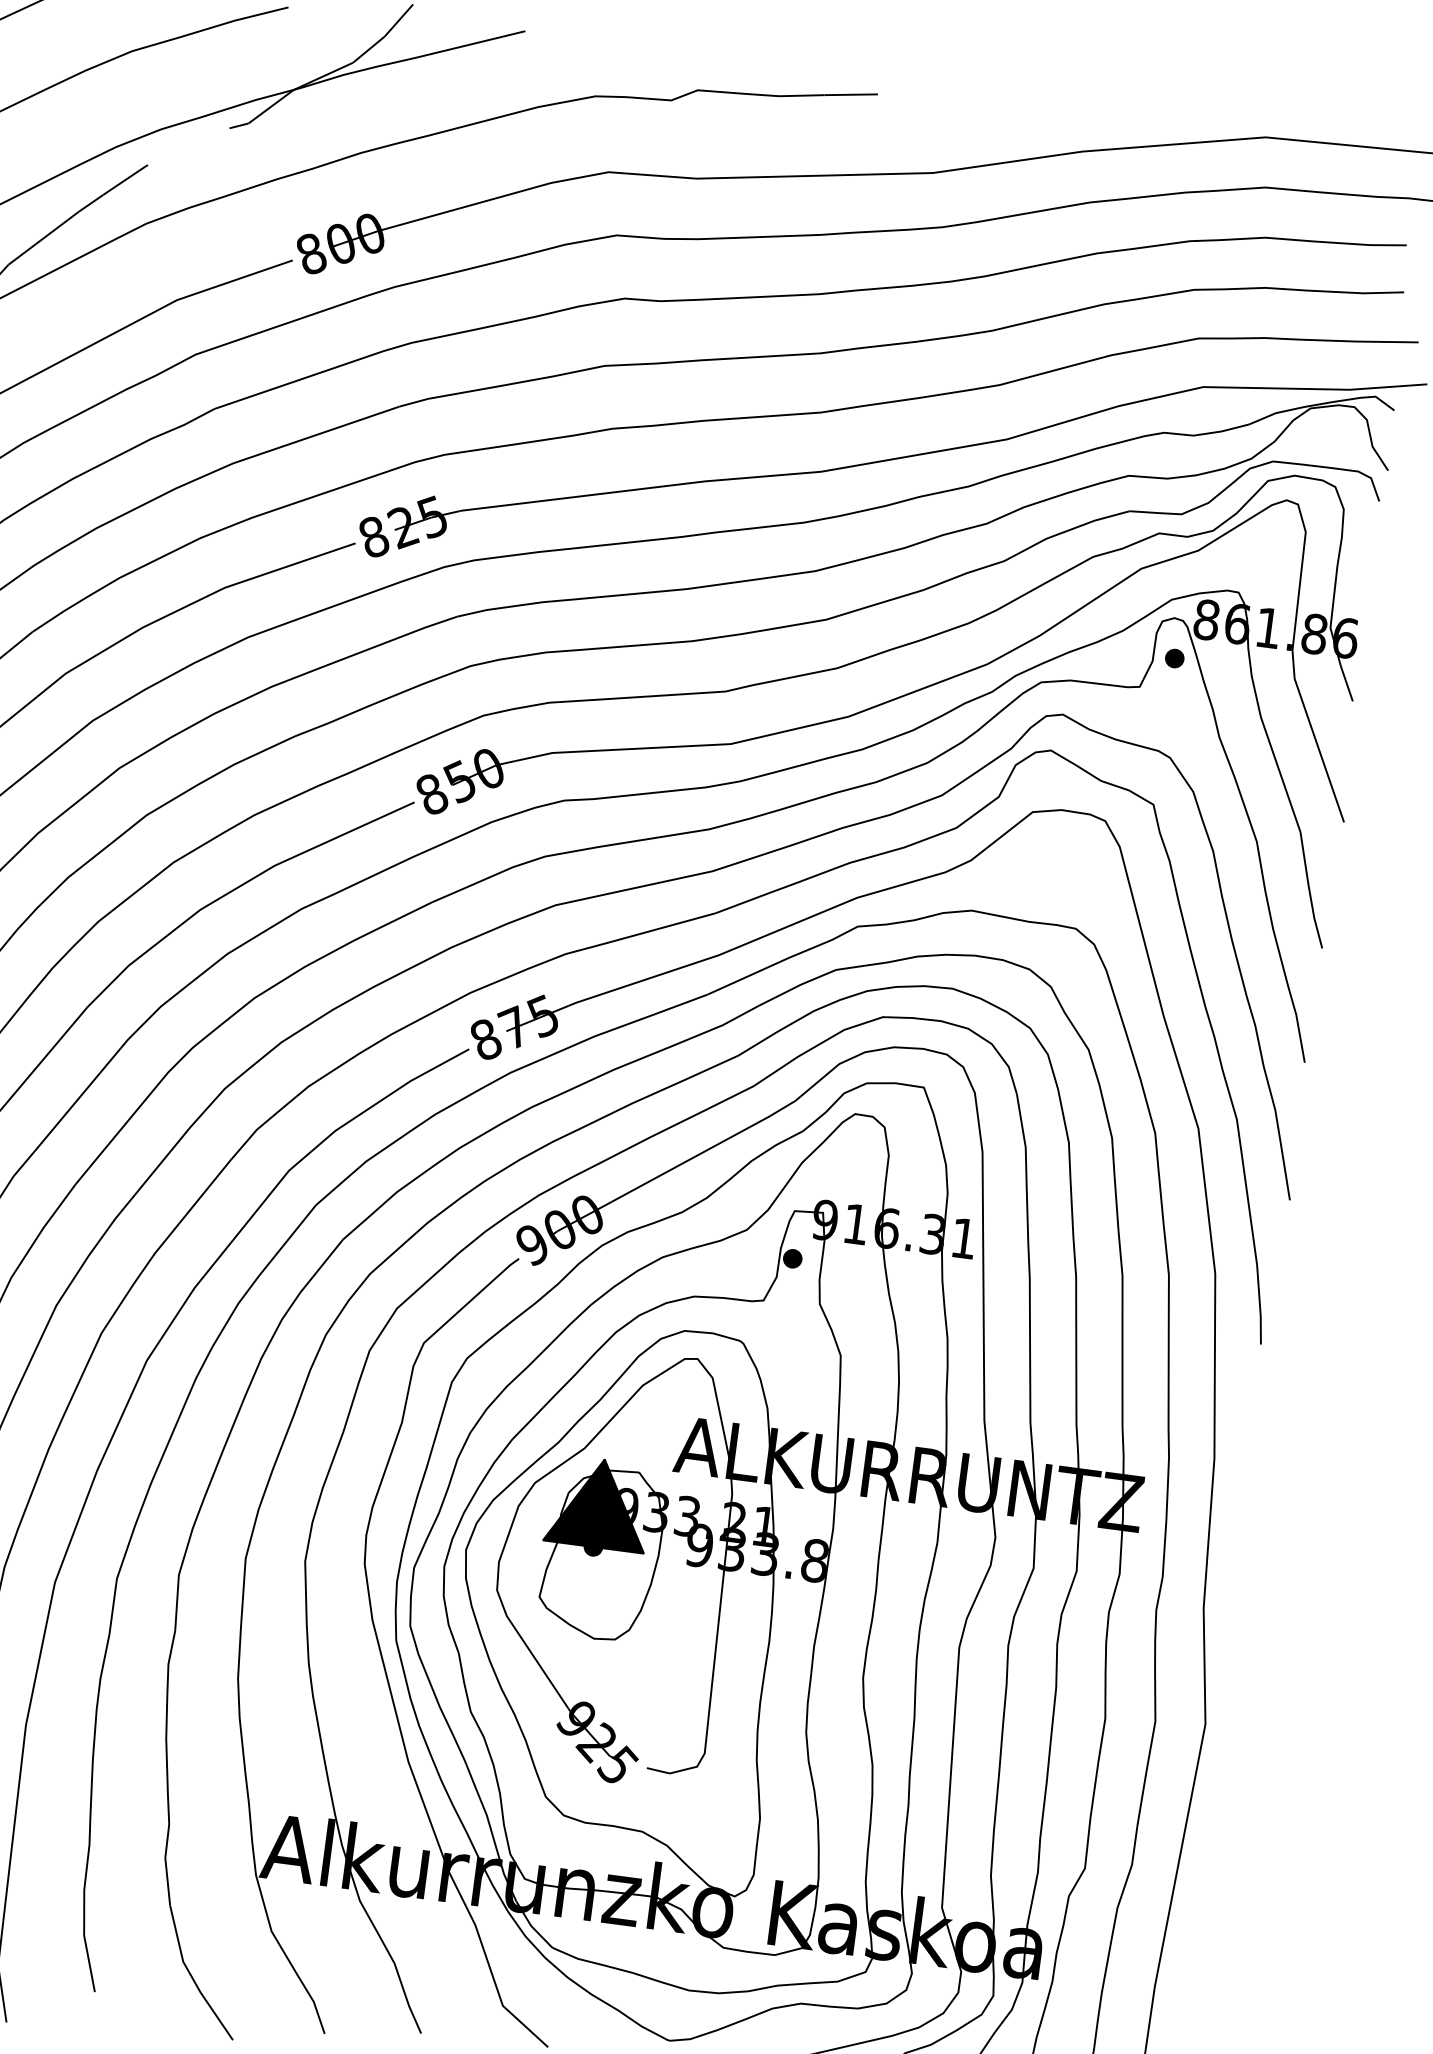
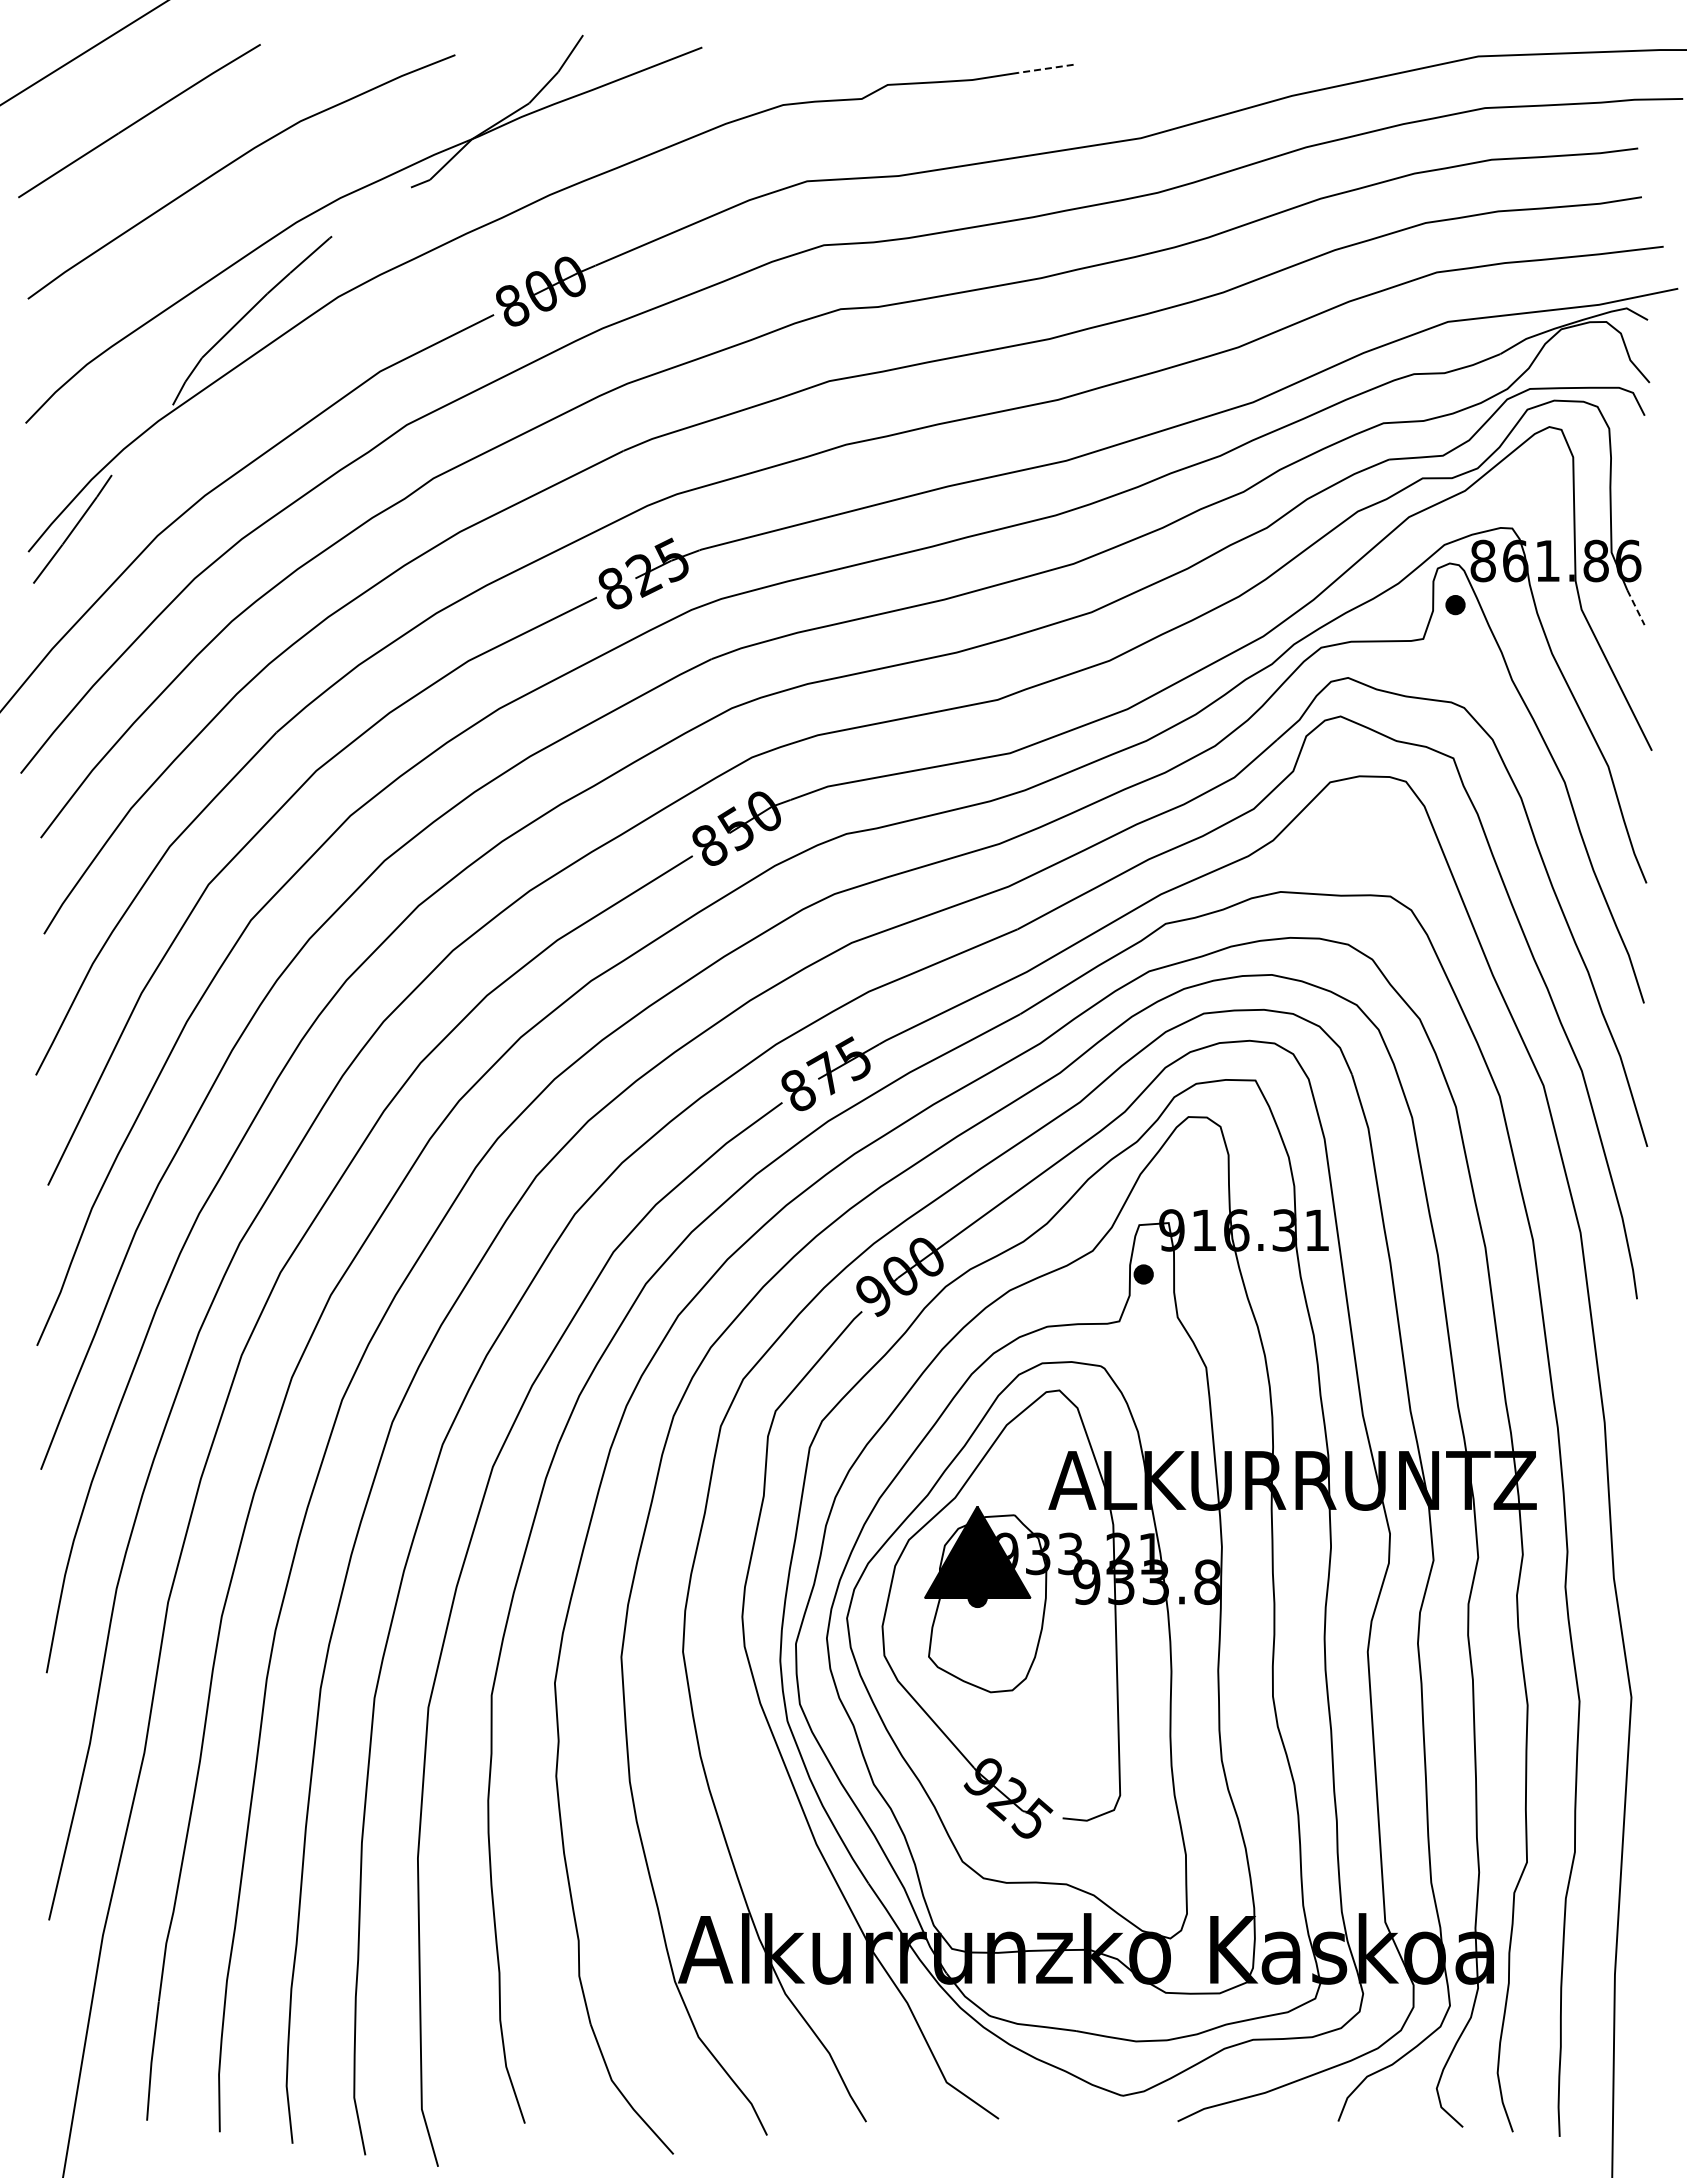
line: (851, 94) -> (1046, 68), solid -> dashed
line: (1347, 684) -> (1636, 608), solid -> dashed

